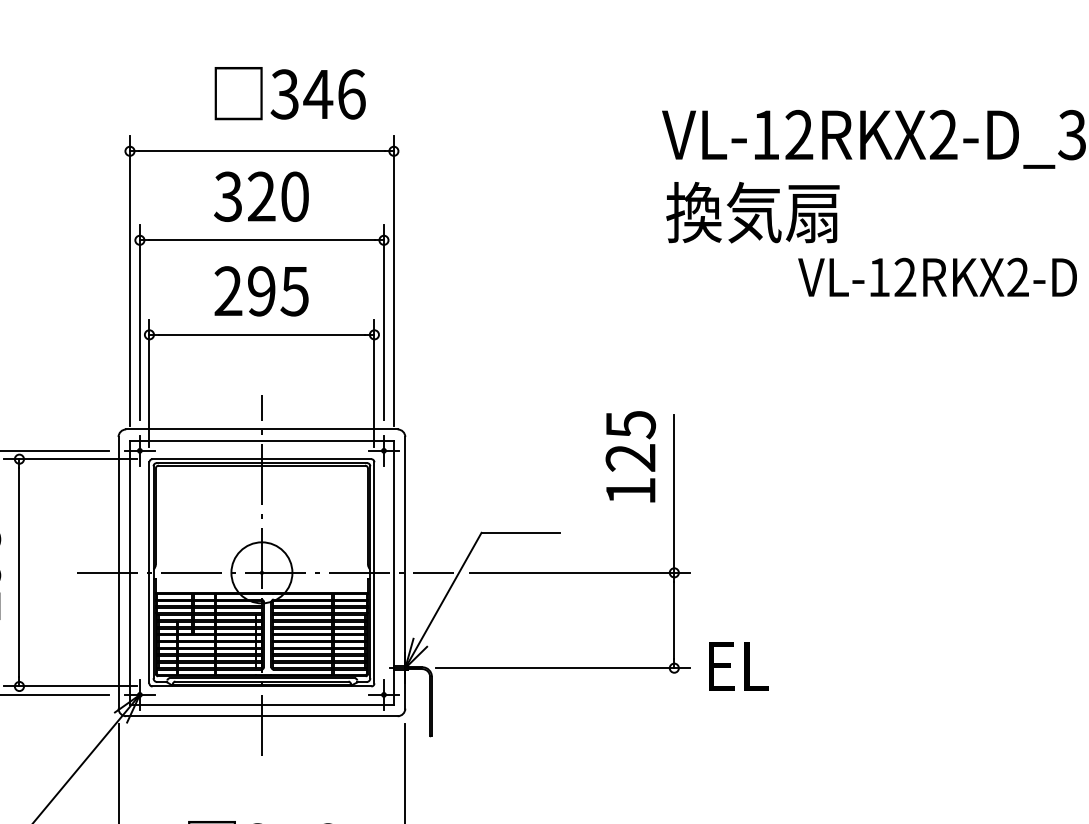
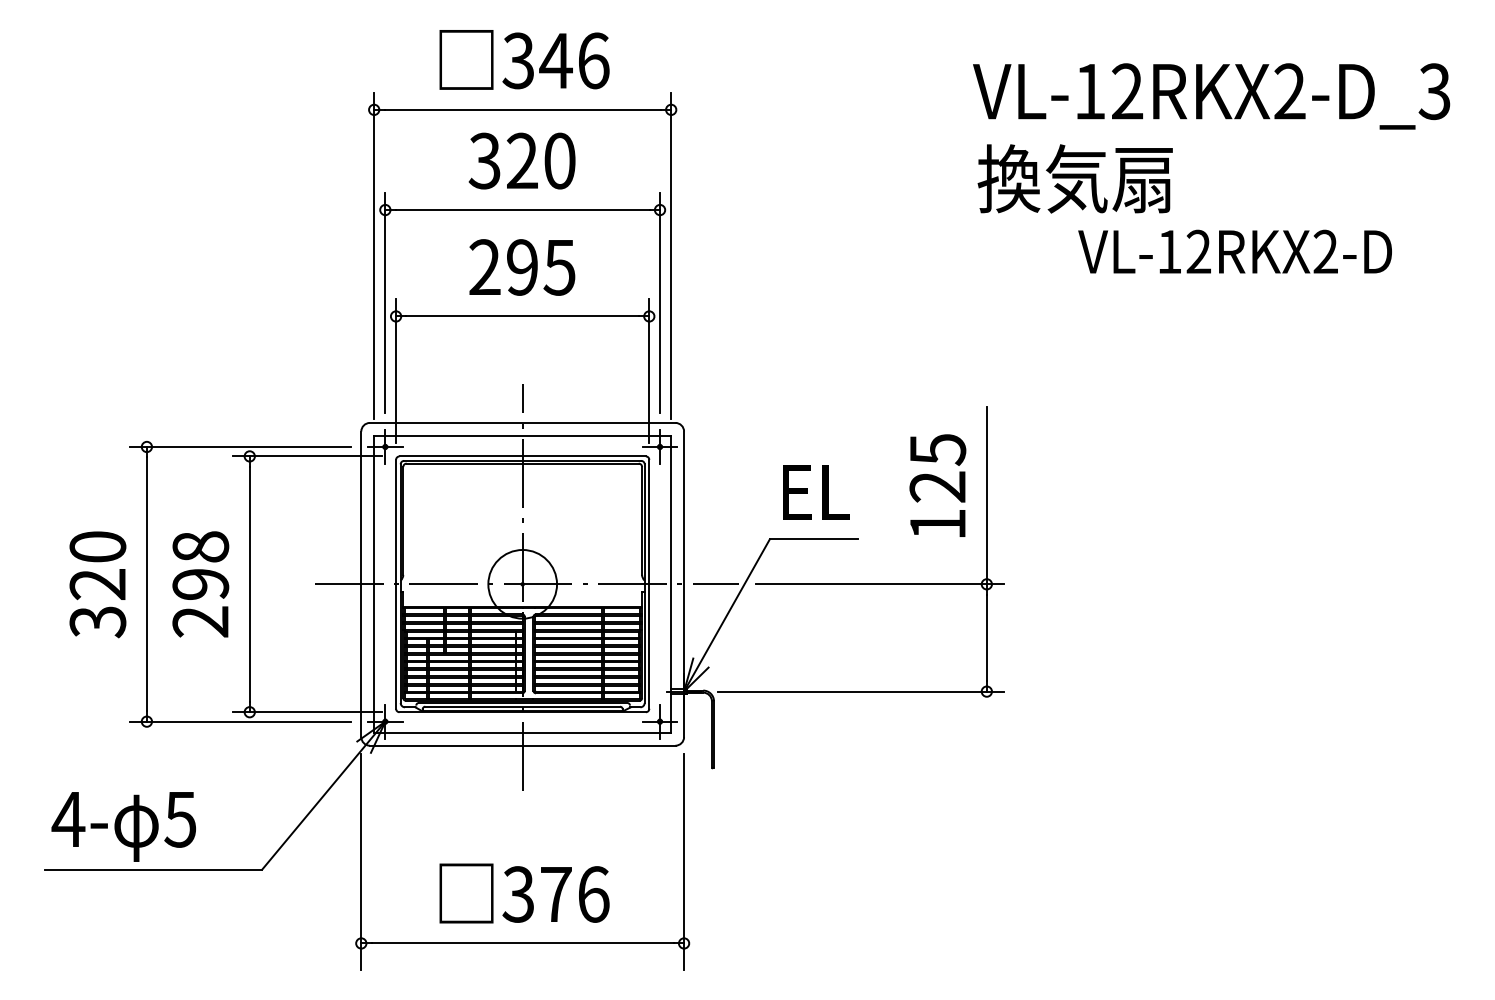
text: (290, 93) -> (524, 59), moved
text: (937, 277) -> (1234, 251), moved
text: (630, 456) -> (937, 485), moved
text: (738, 666) -> (816, 492), moved

